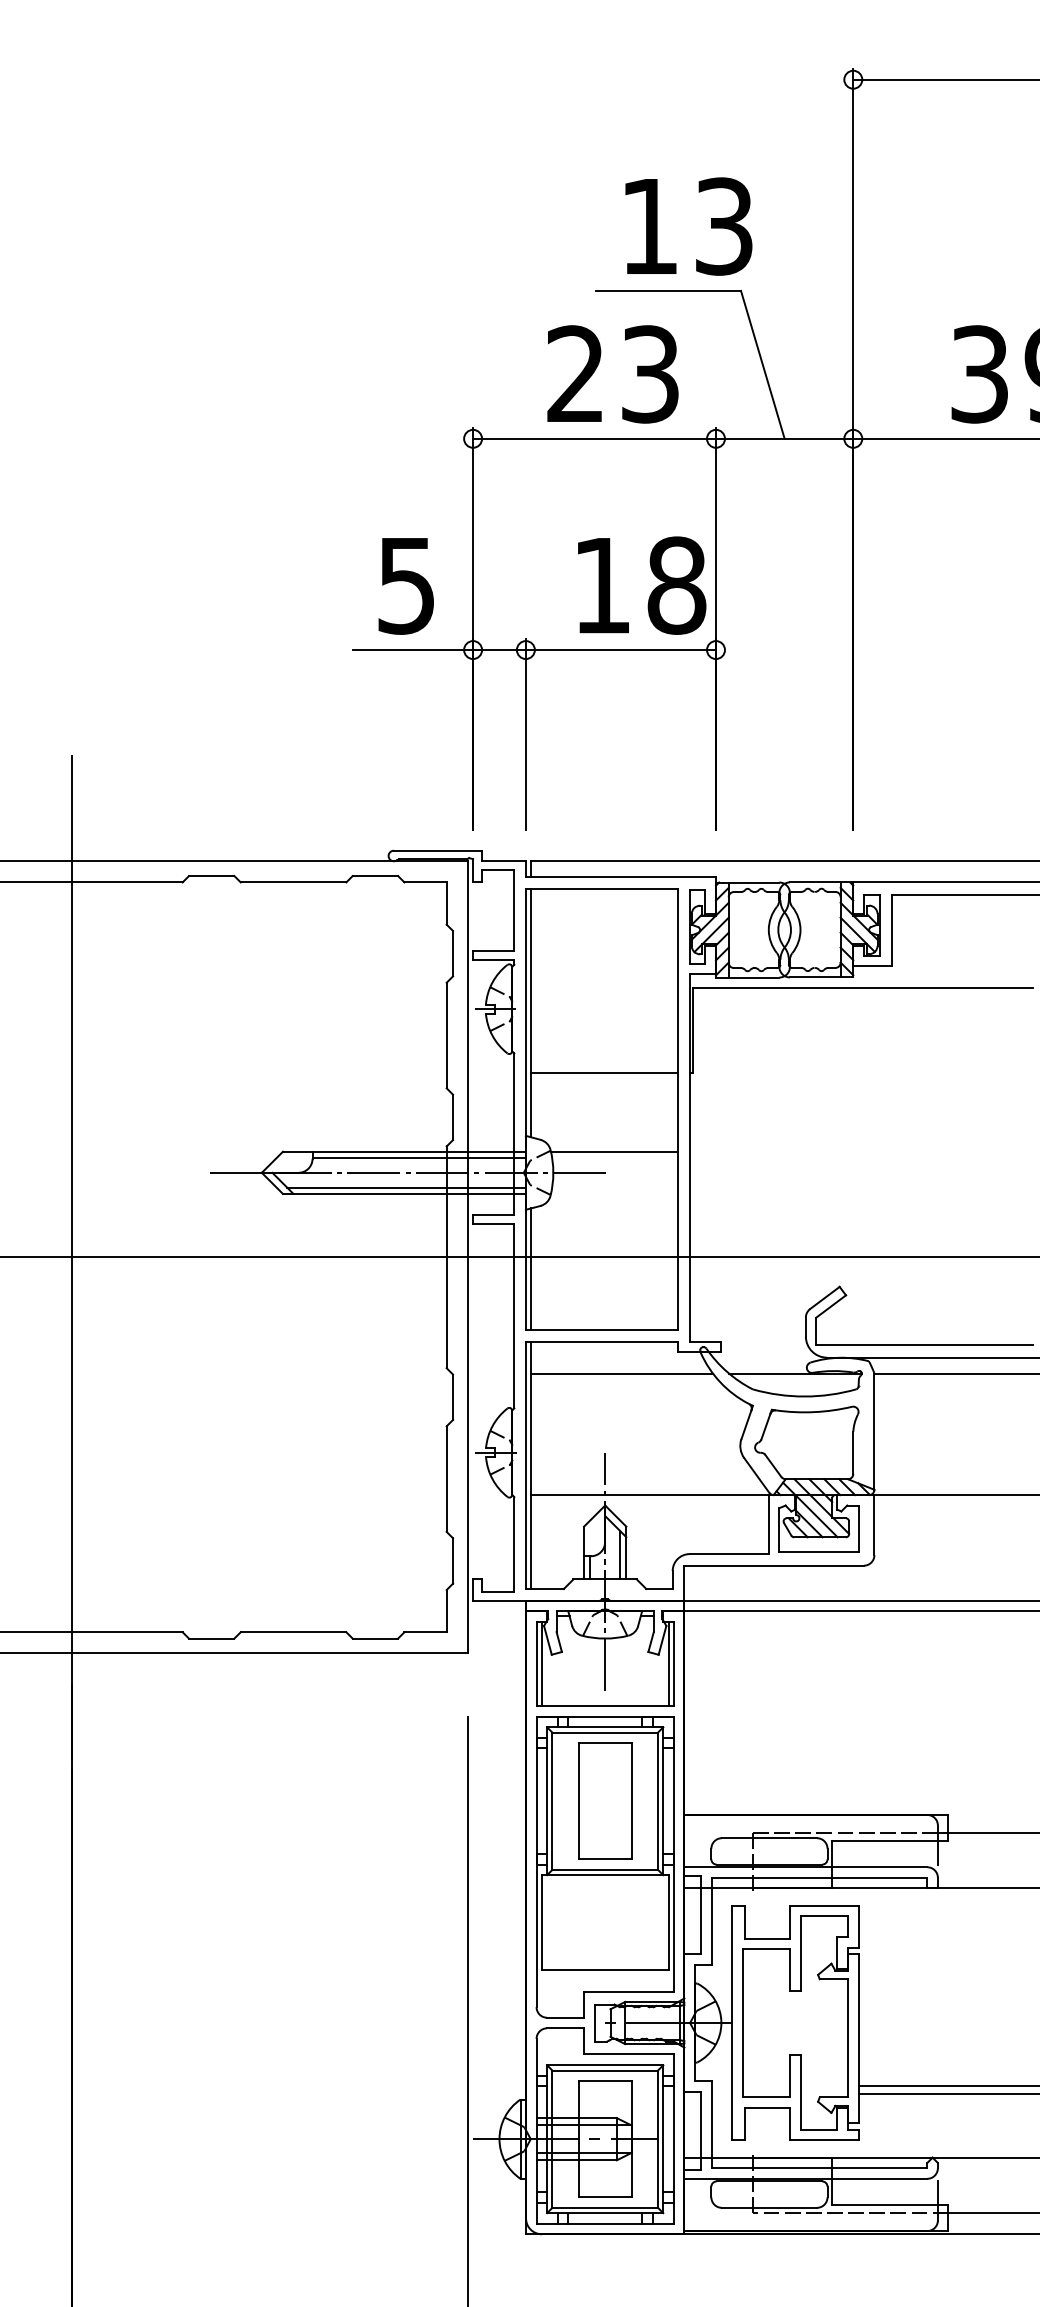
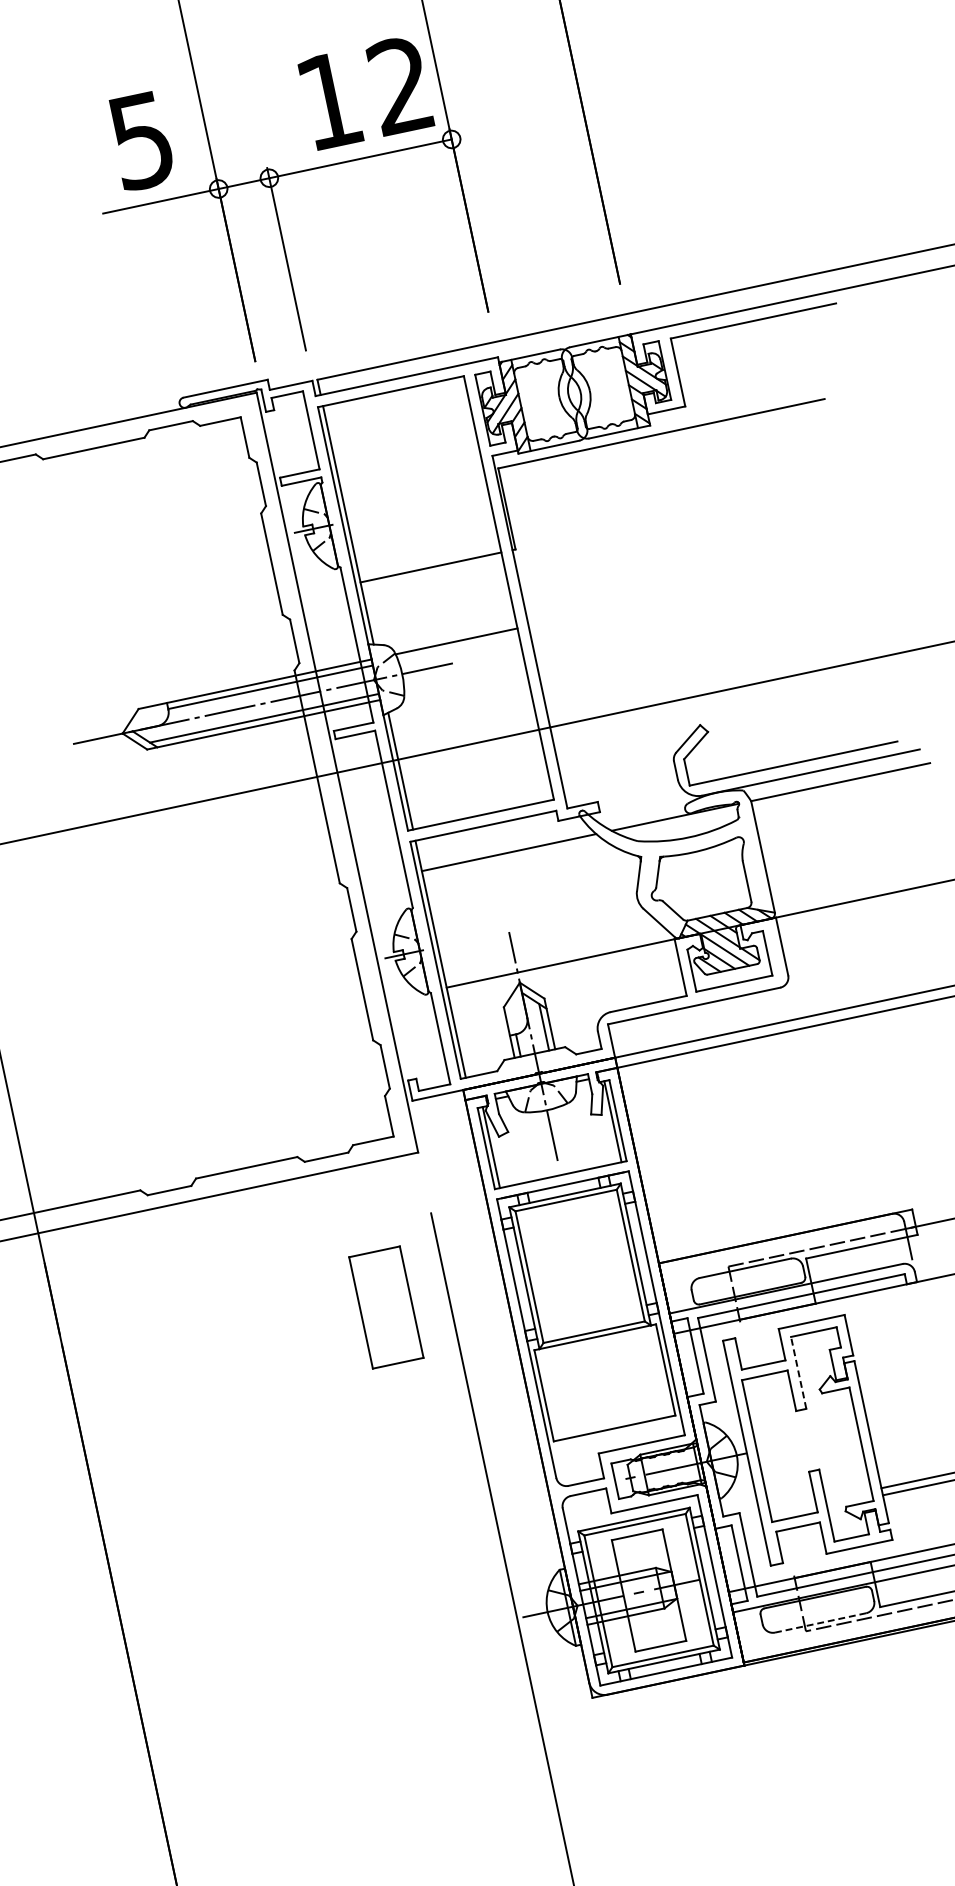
text: (676, 585) -> (400, 85), 18 -> 12
part: (605, 1800) -> (386, 1306), moved
line: (800, 1953) -> (798, 1372), solid -> dashed
line: (769, 2207) -> (820, 1622), solid -> dashed

